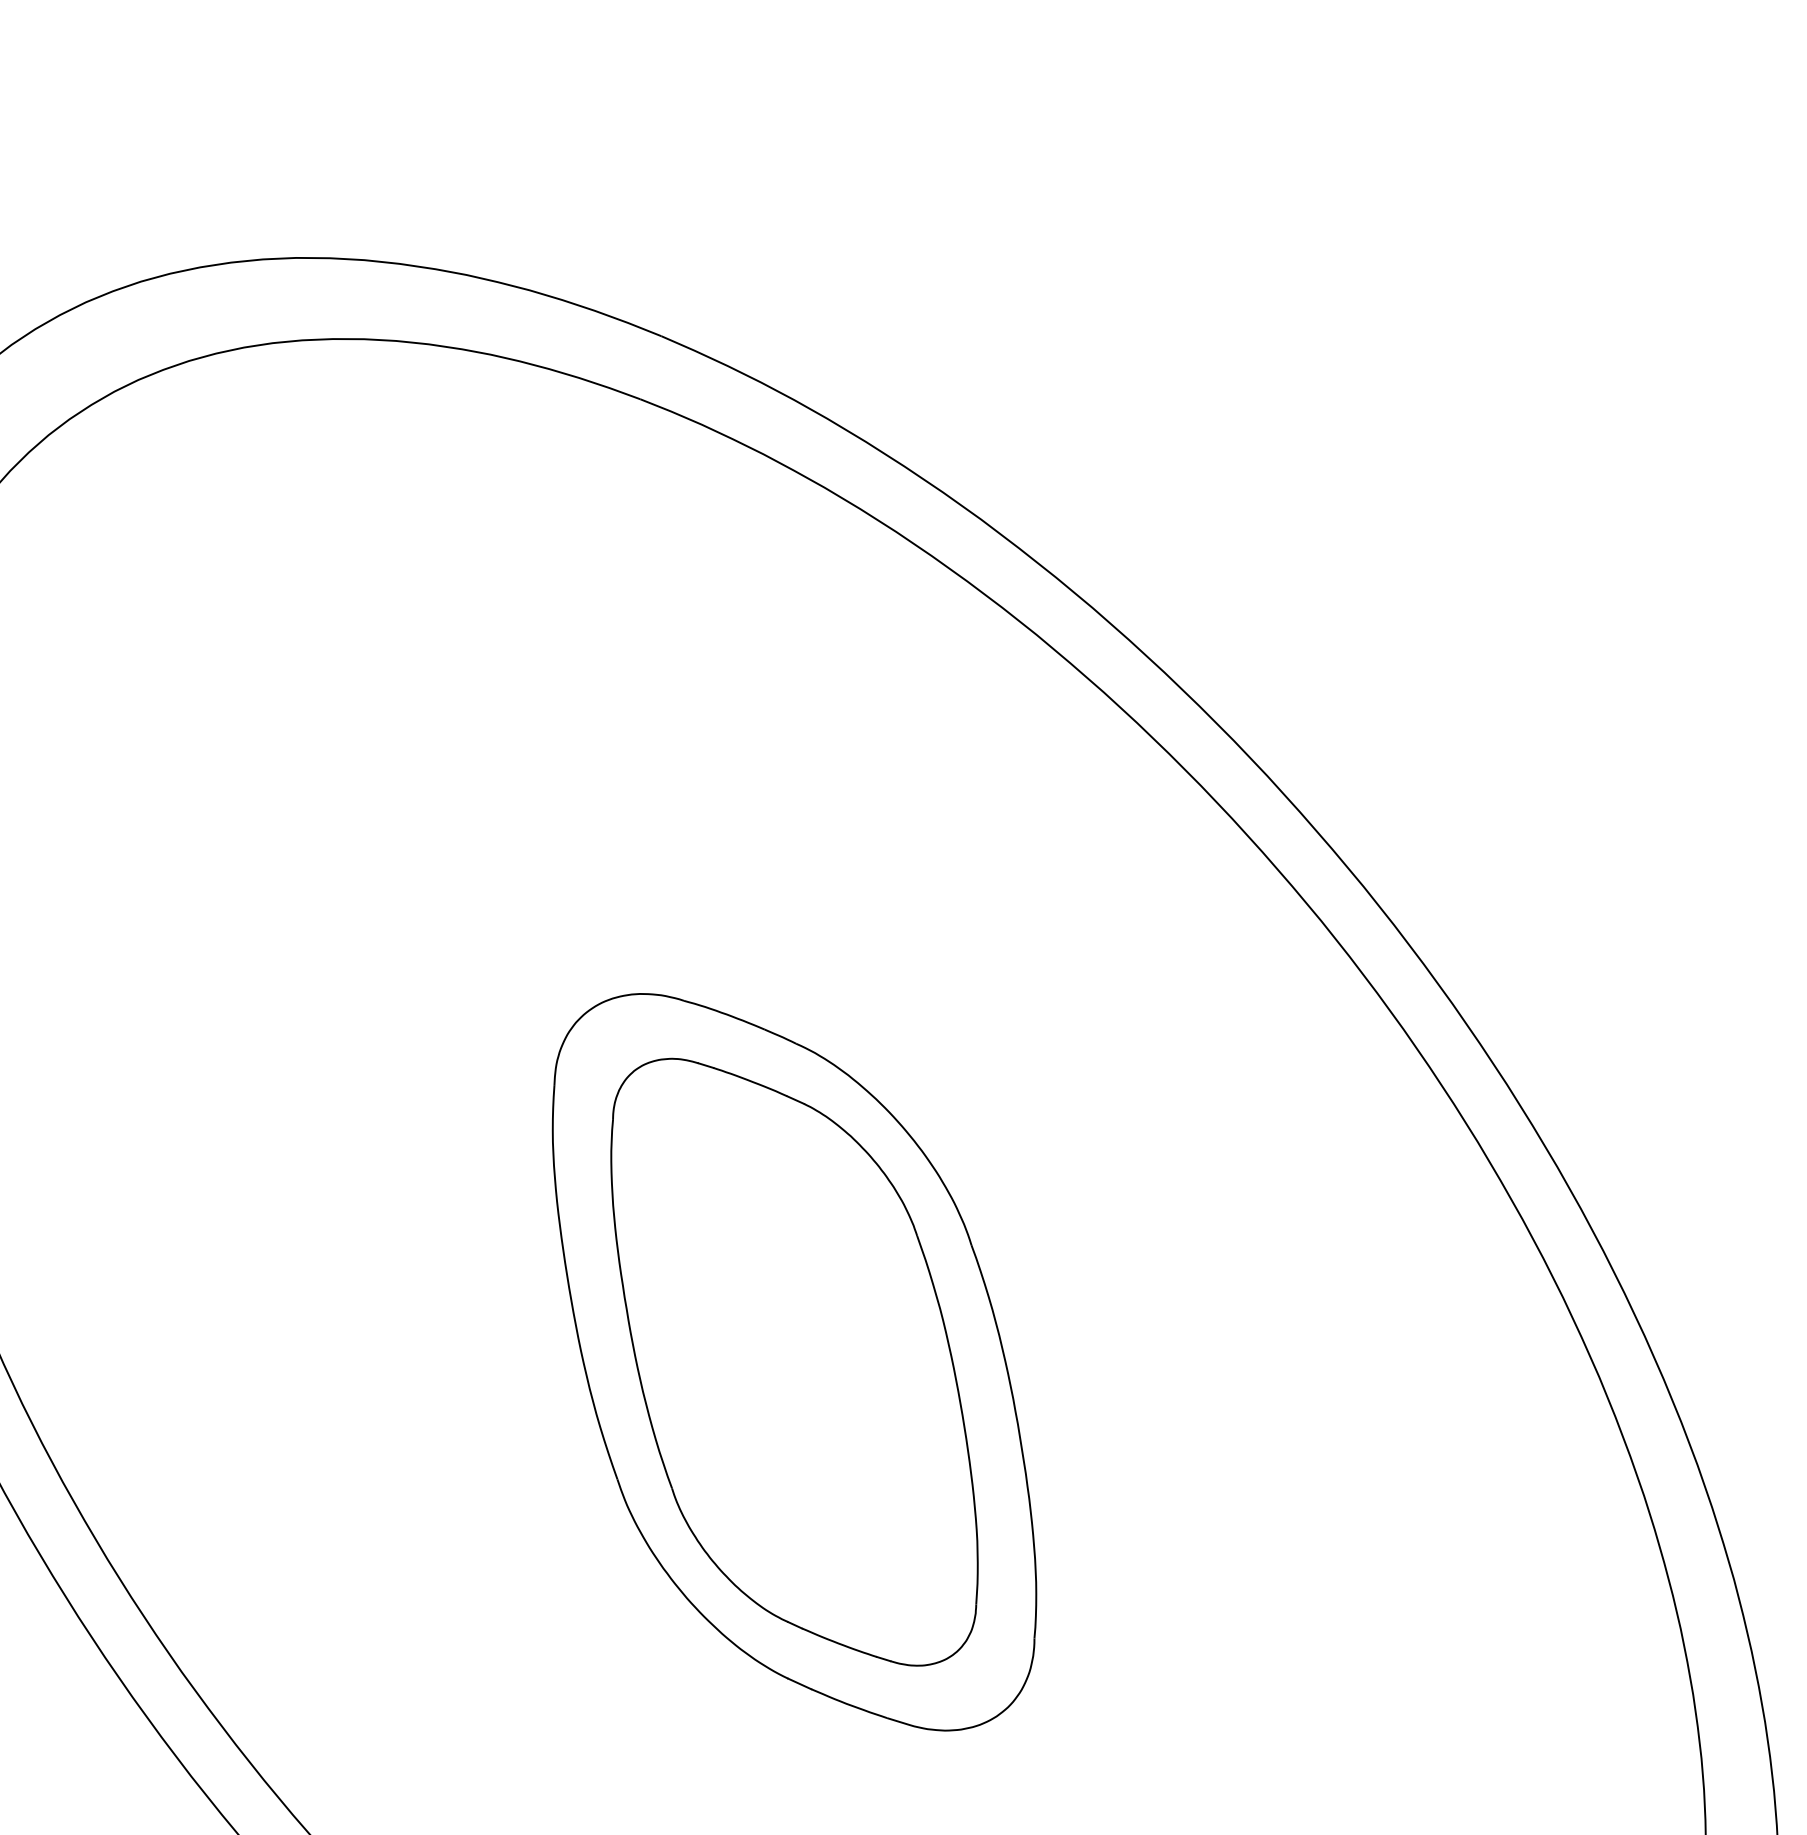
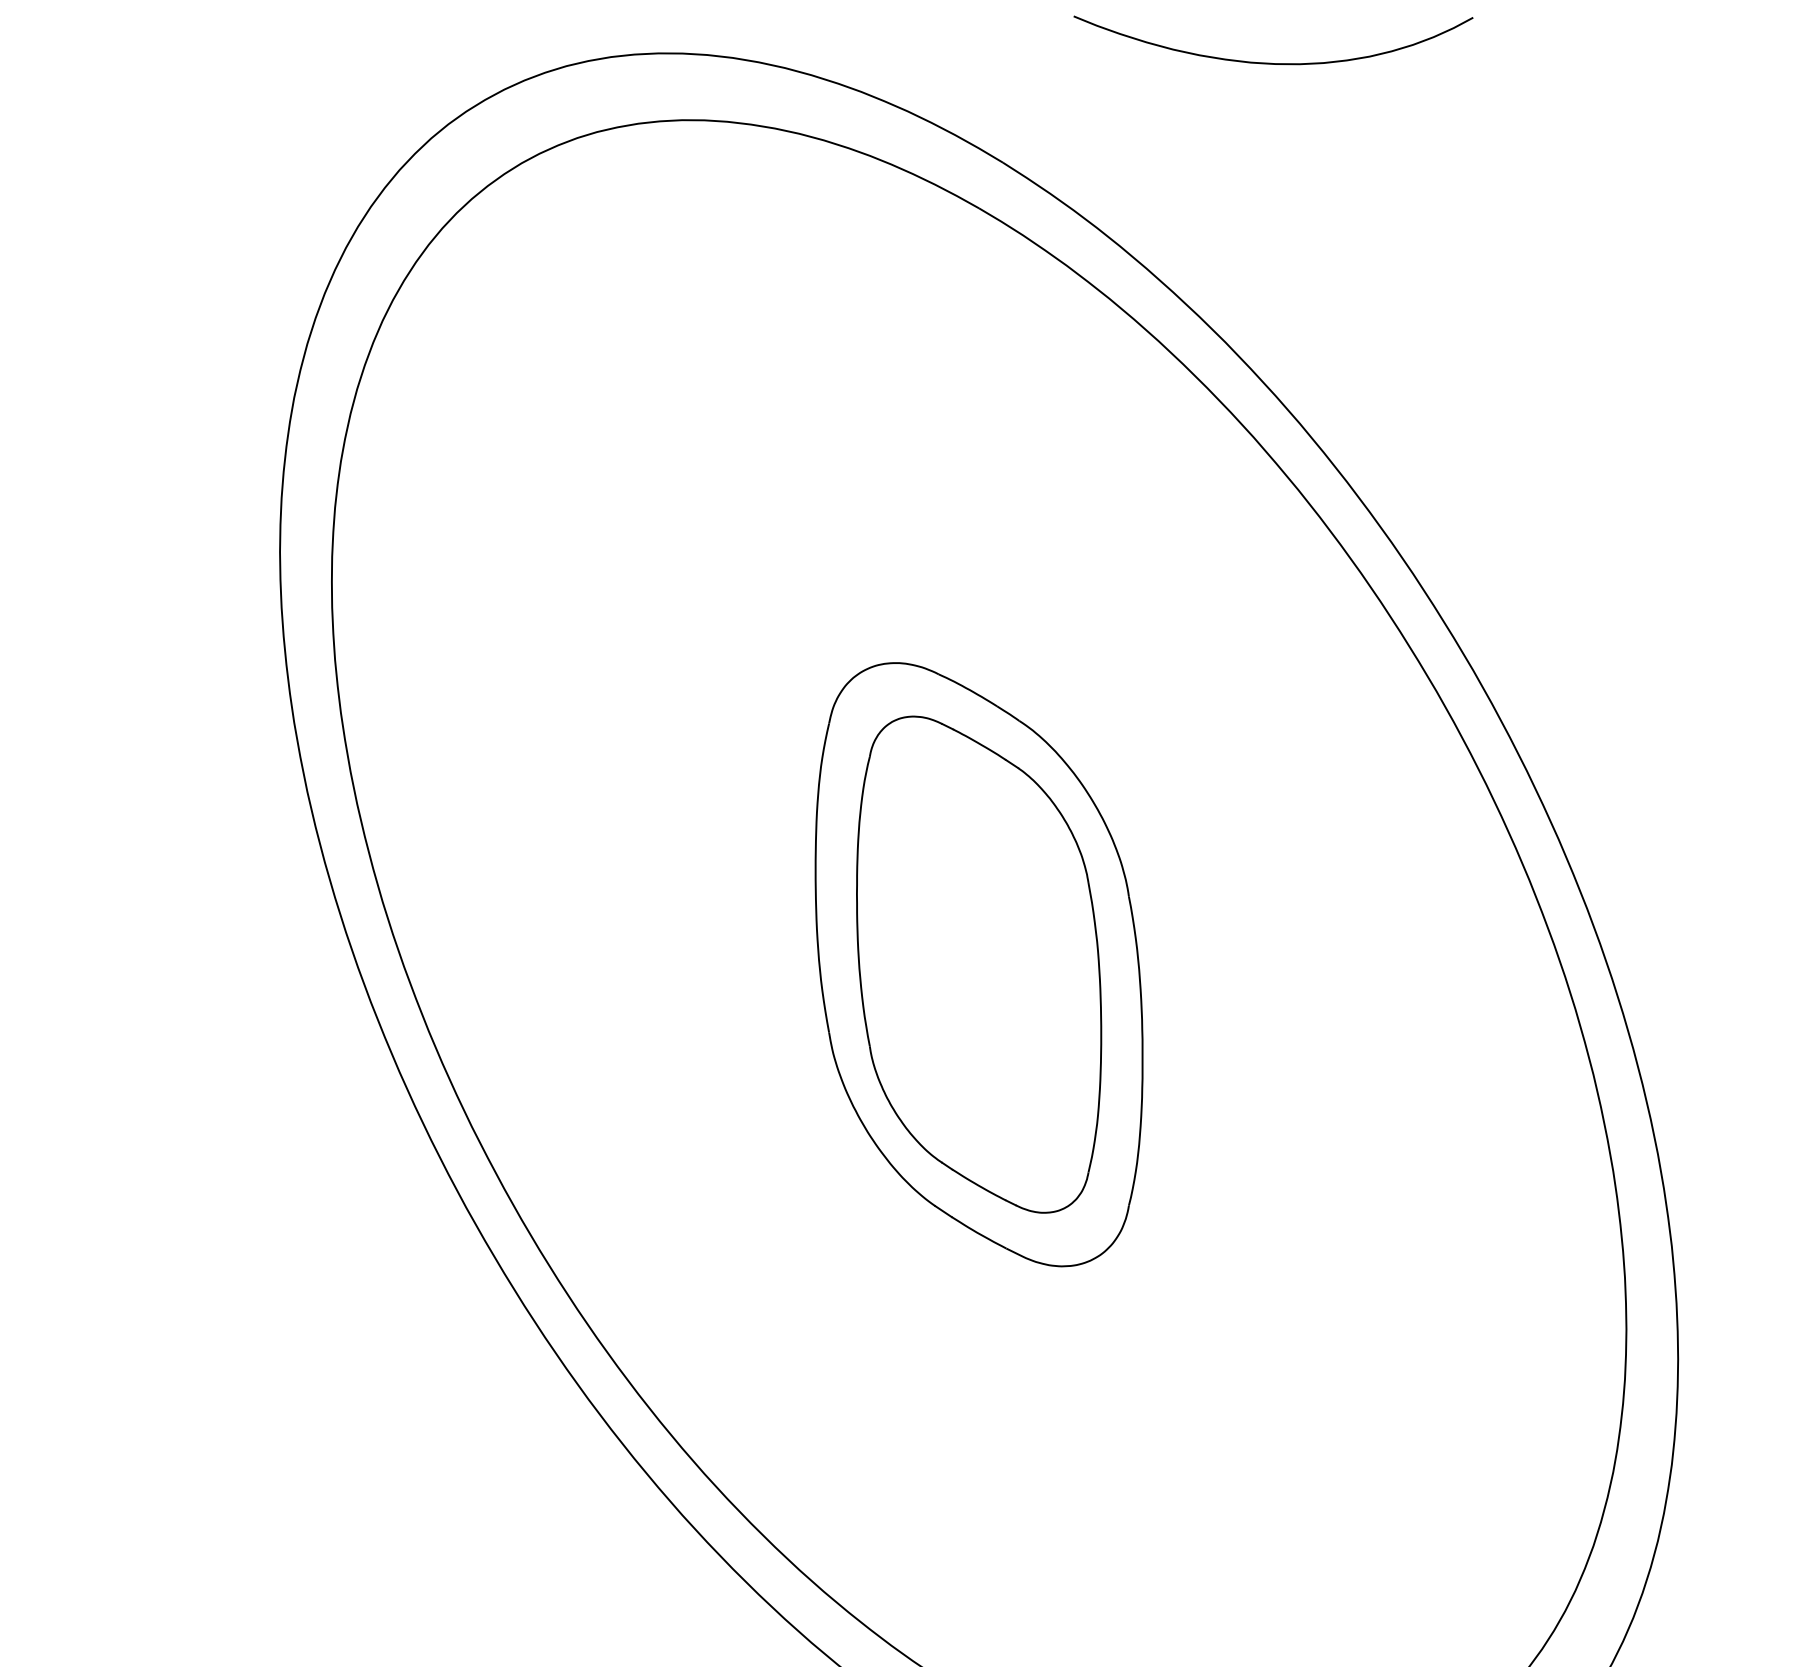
curve: (982, 153) -> (1271, 62), added

